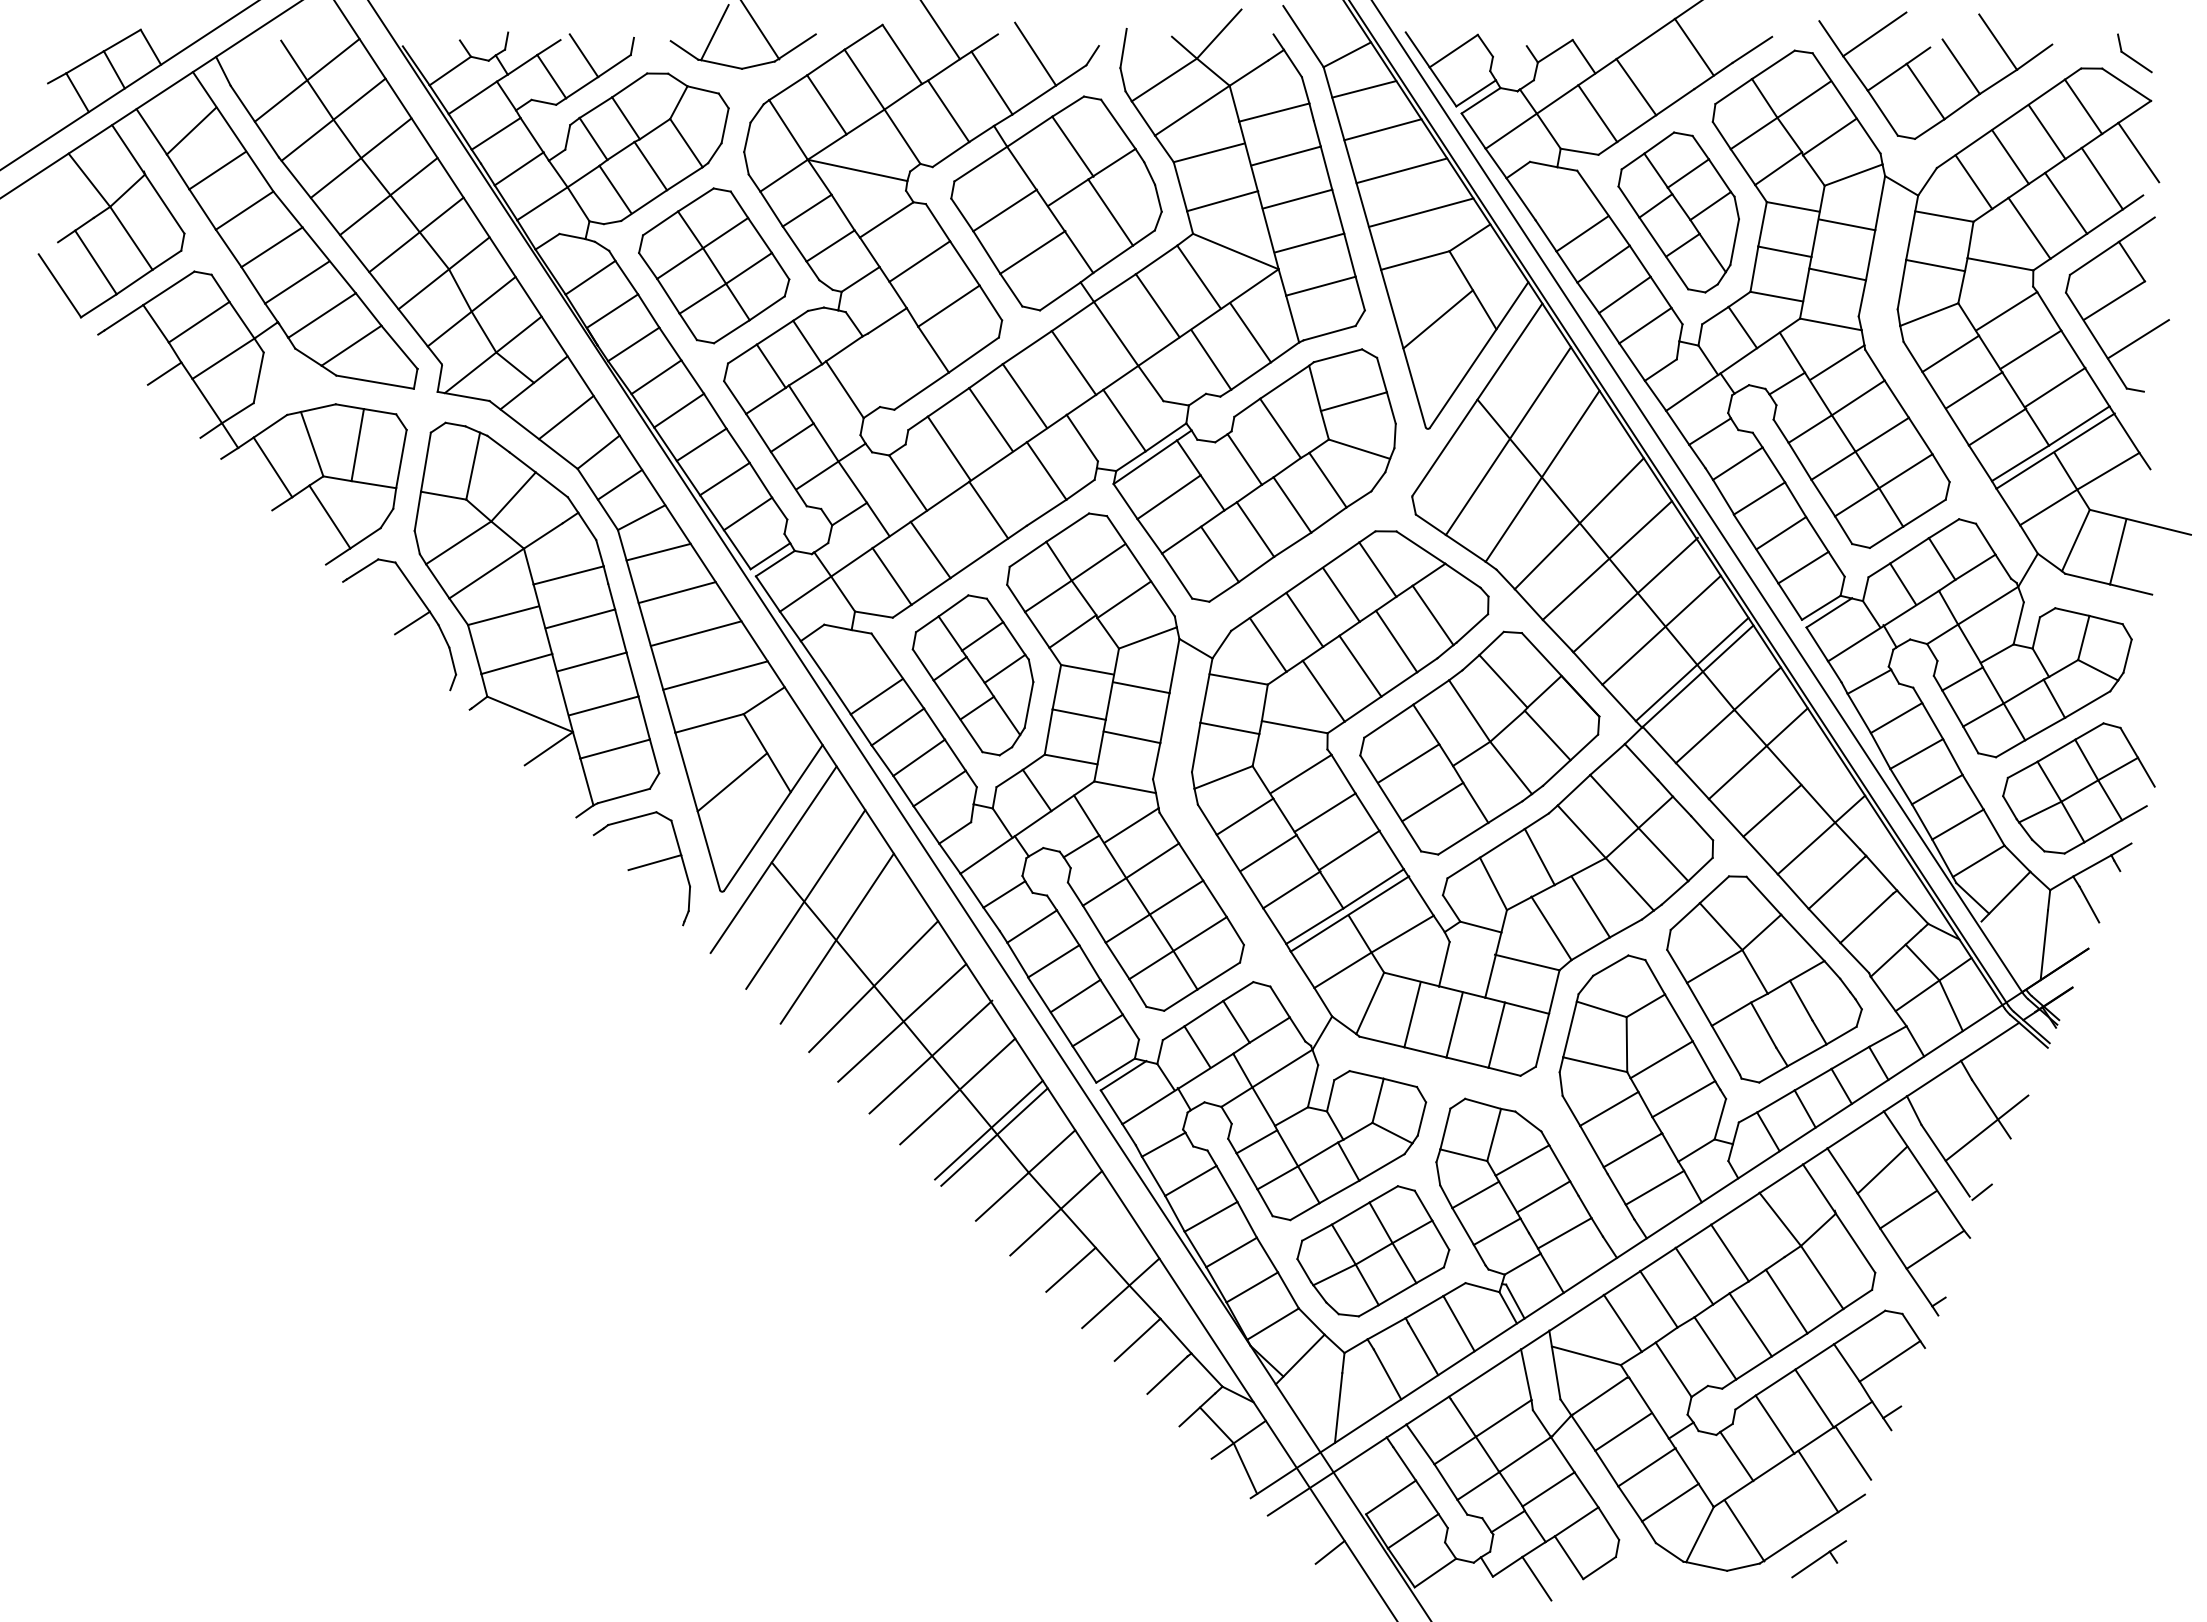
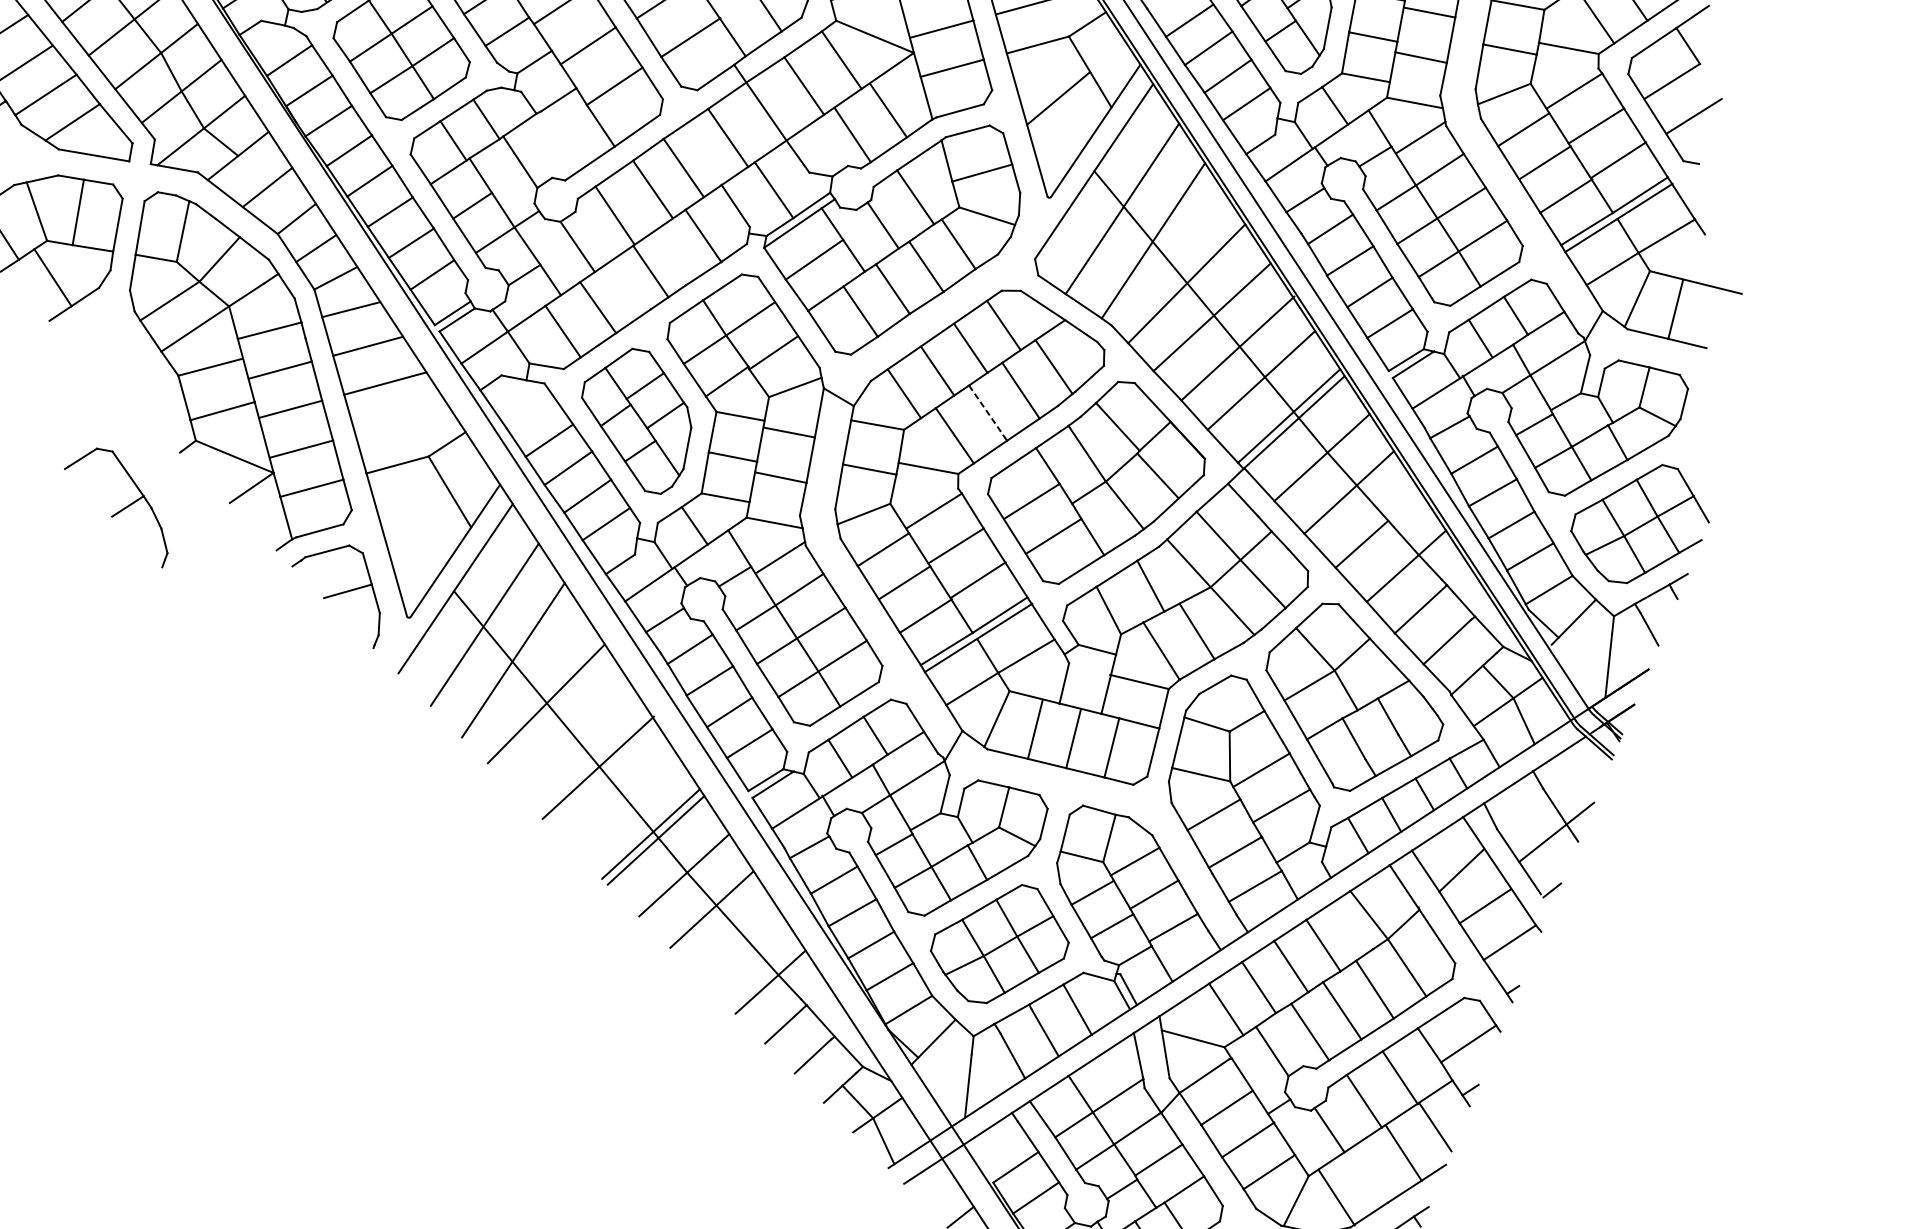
part: (399, 624) -> (116, 507), moved
line: (1360, 666) -> (988, 413), solid -> dashed
line: (715, 675) -> (402, 421), removed
line: (732, 782) -> (418, 518), removed
line: (902, 1022) -> (572, 736), removed
line: (957, 1091) -> (622, 799), removed
line: (1070, 1269) -> (725, 960), removed

